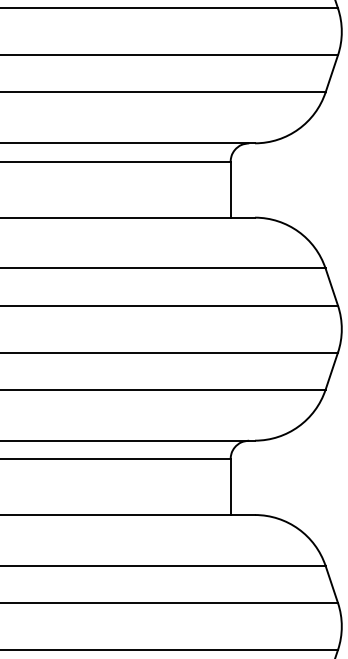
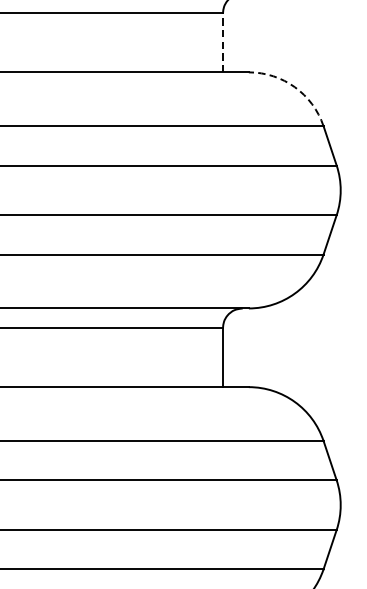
line: (230, 189) -> (222, 42), solid -> dashed
arc: (298, 231) -> (294, 87), solid -> dashed

